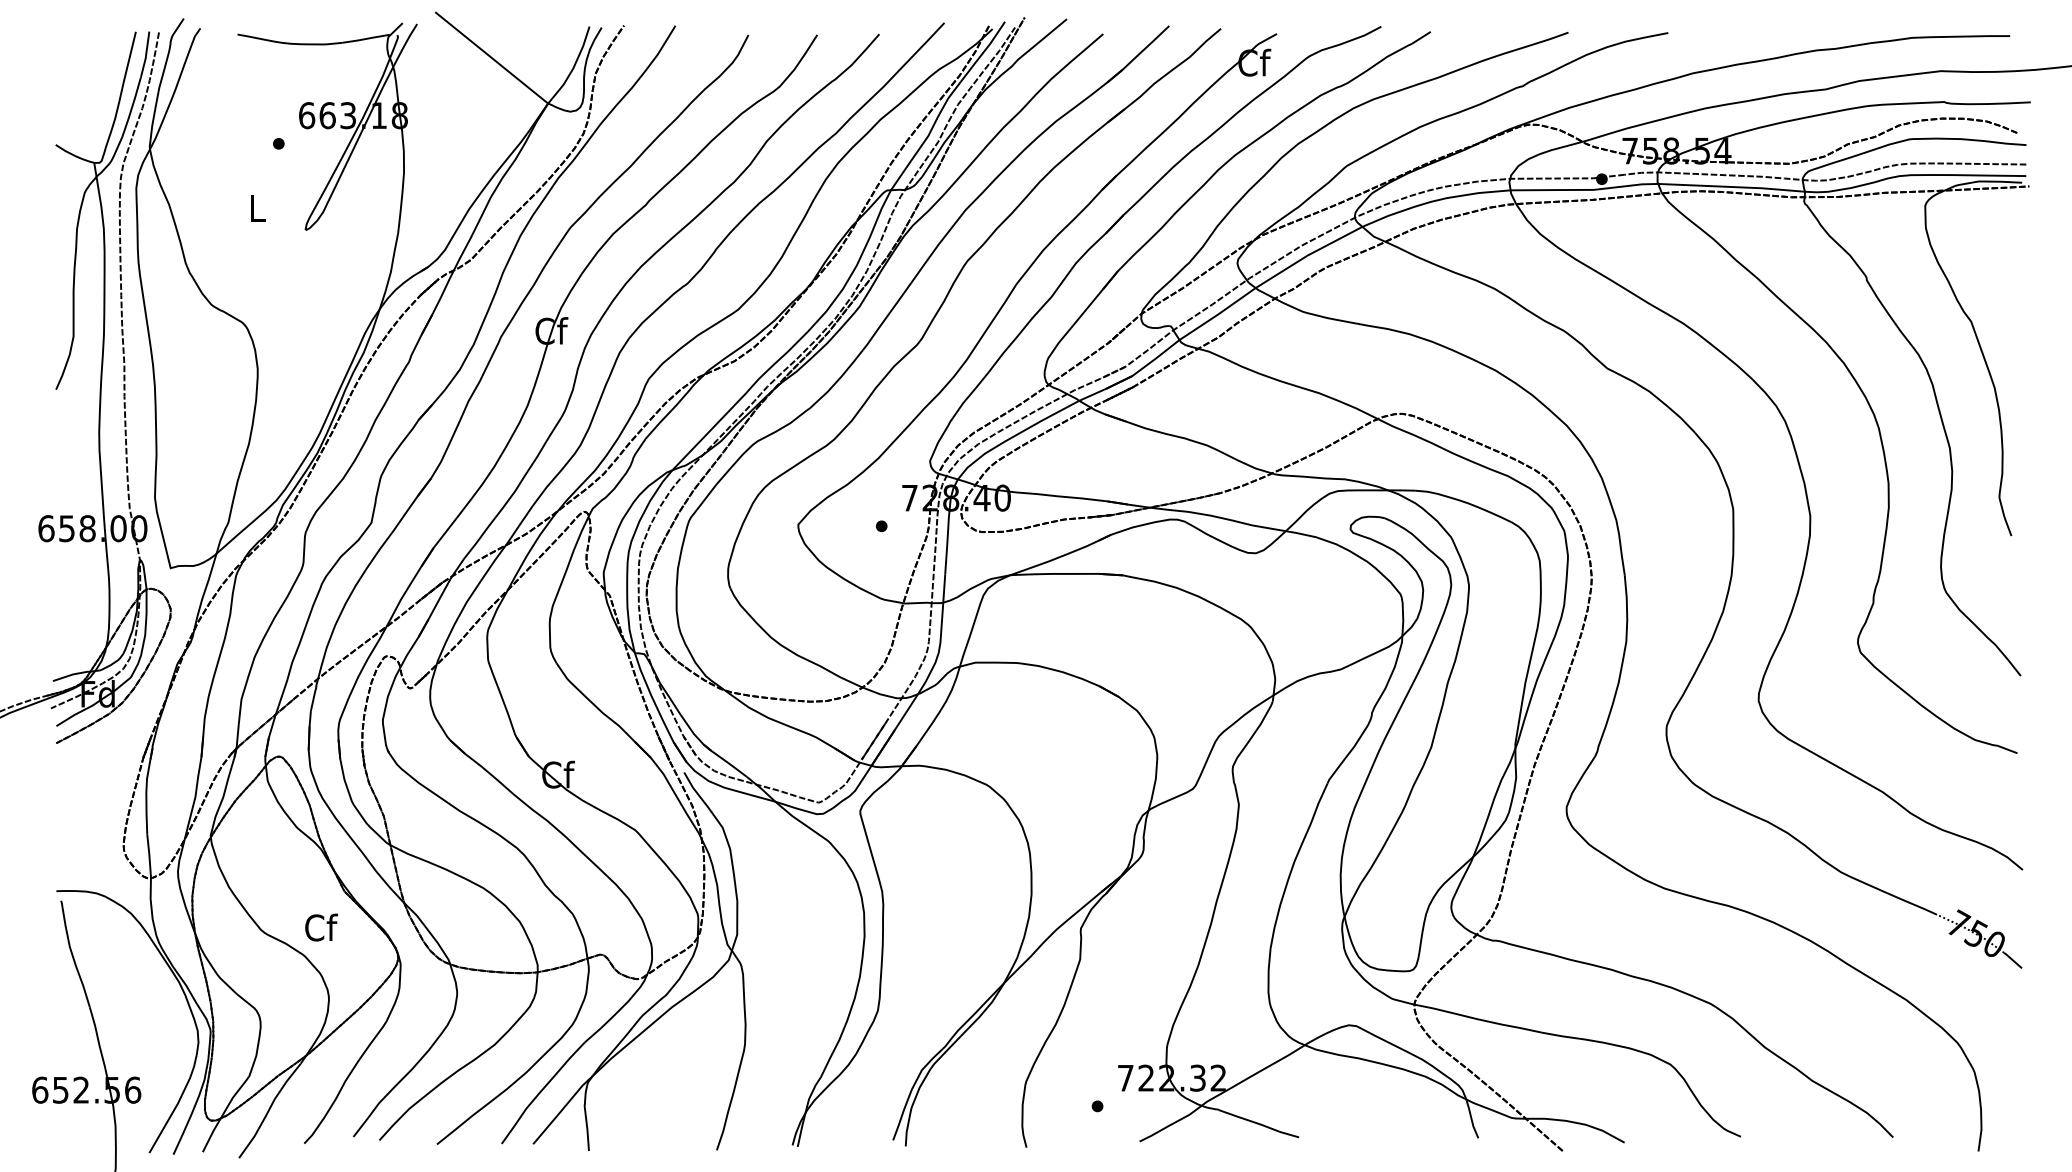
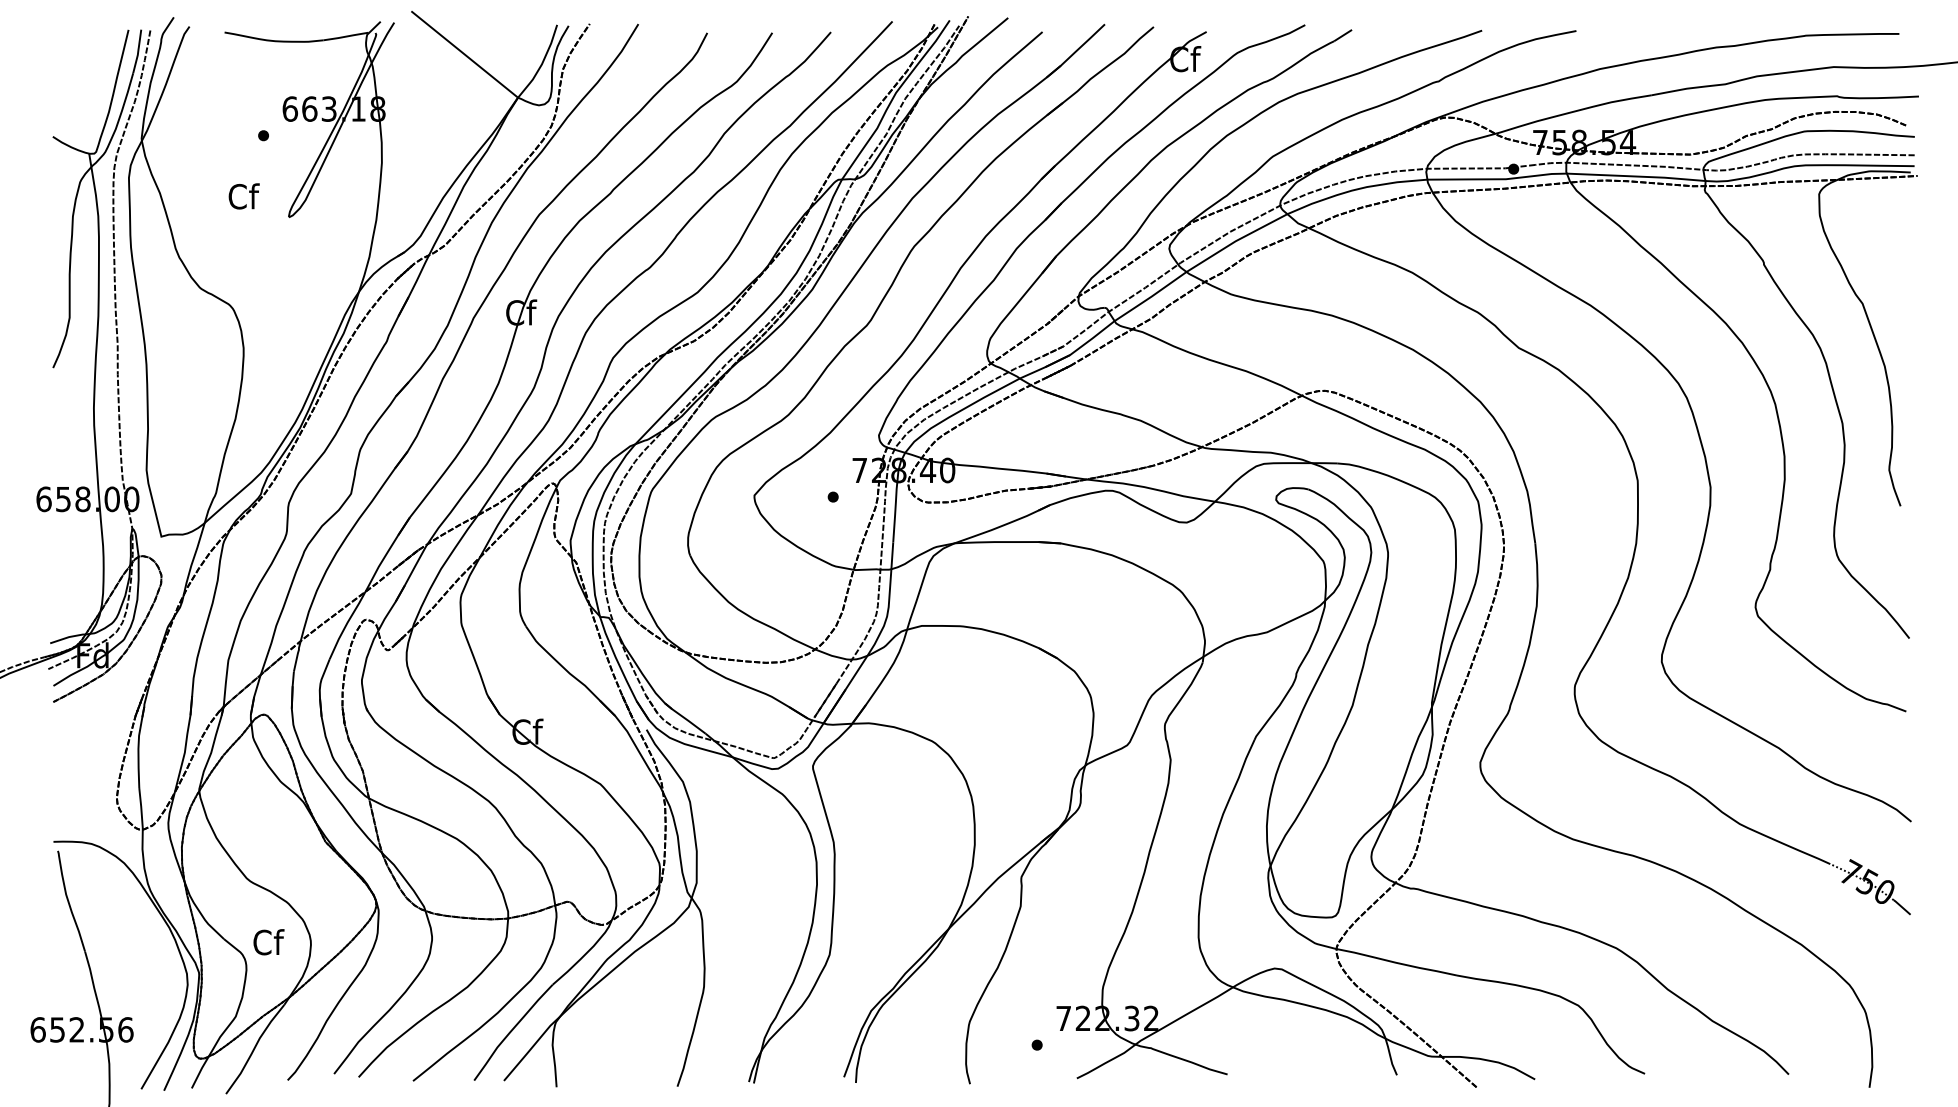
text: (257, 208) -> (243, 196), L -> Cf
text: (321, 927) -> (268, 942), moved

